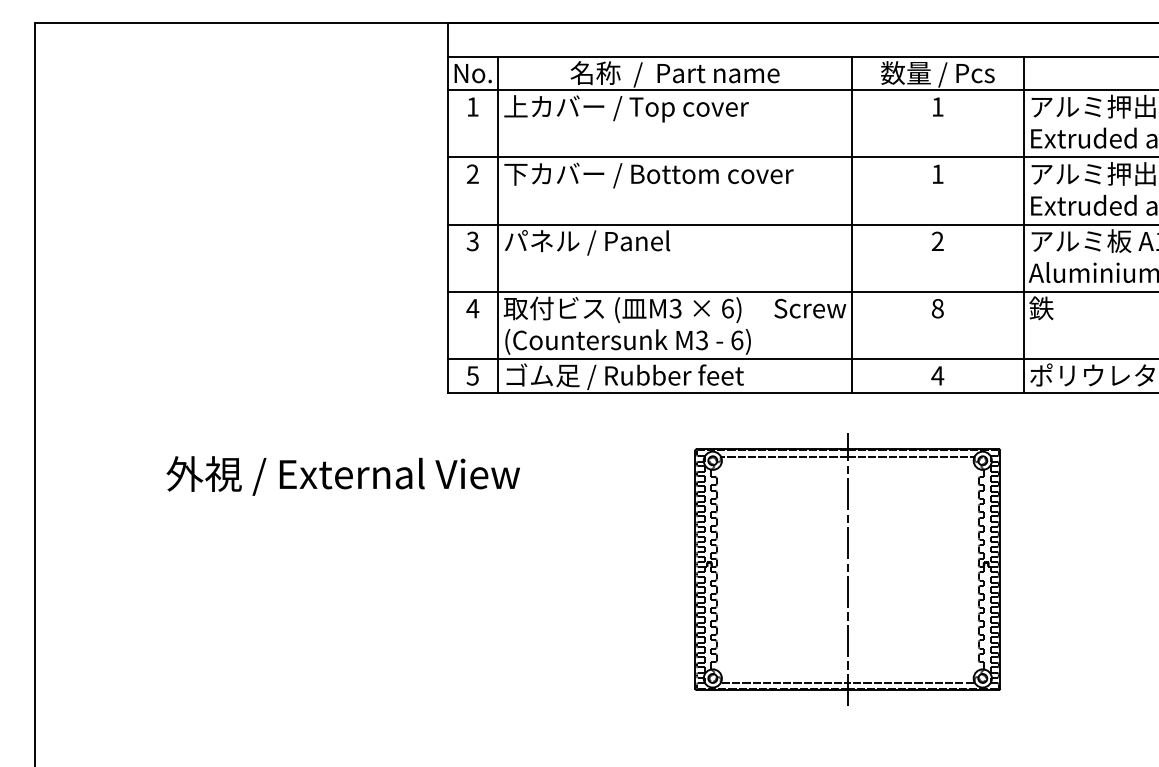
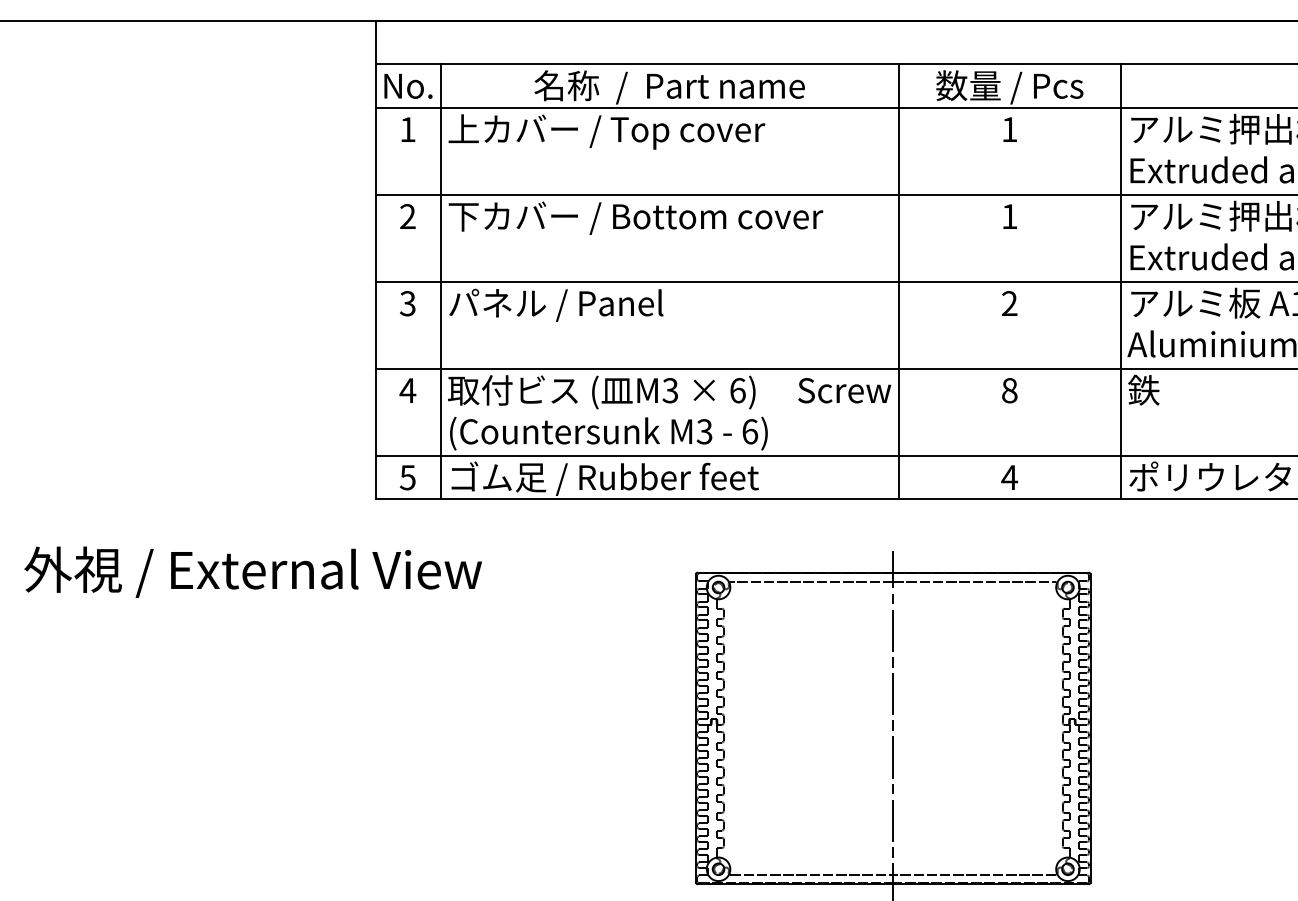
text: (342, 475) -> (252, 571), moved

